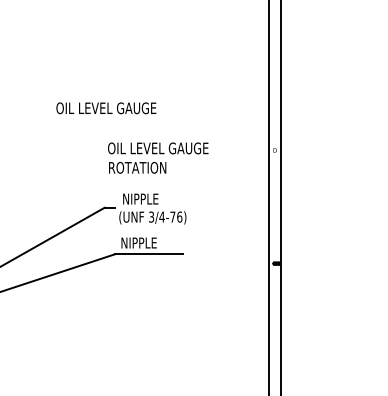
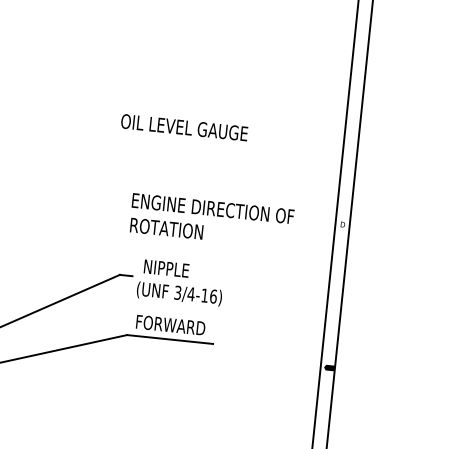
text: (106, 108) -> (184, 127), moved
text: (172, 148) -> (213, 208), OIL LEVEL GAUGE -> ENGINE DIRECTION OF
text: (172, 216) -> (204, 294), 3/4-76) -> 3/4-16)
text: (148, 242) -> (170, 324), NIPPLE -> FORWARD

